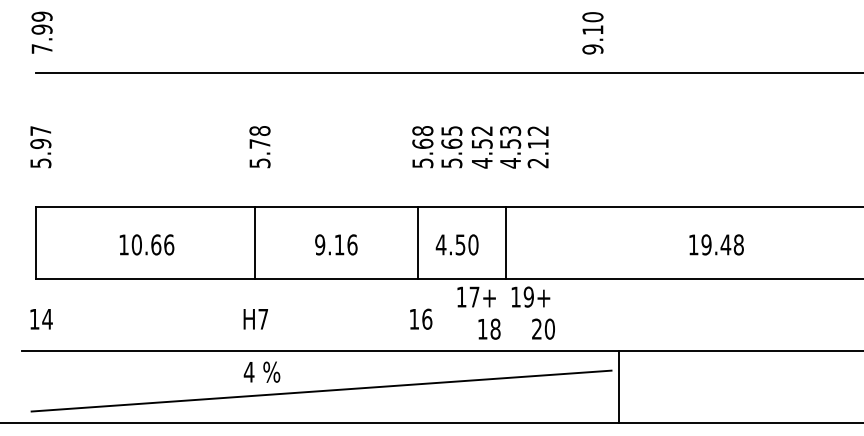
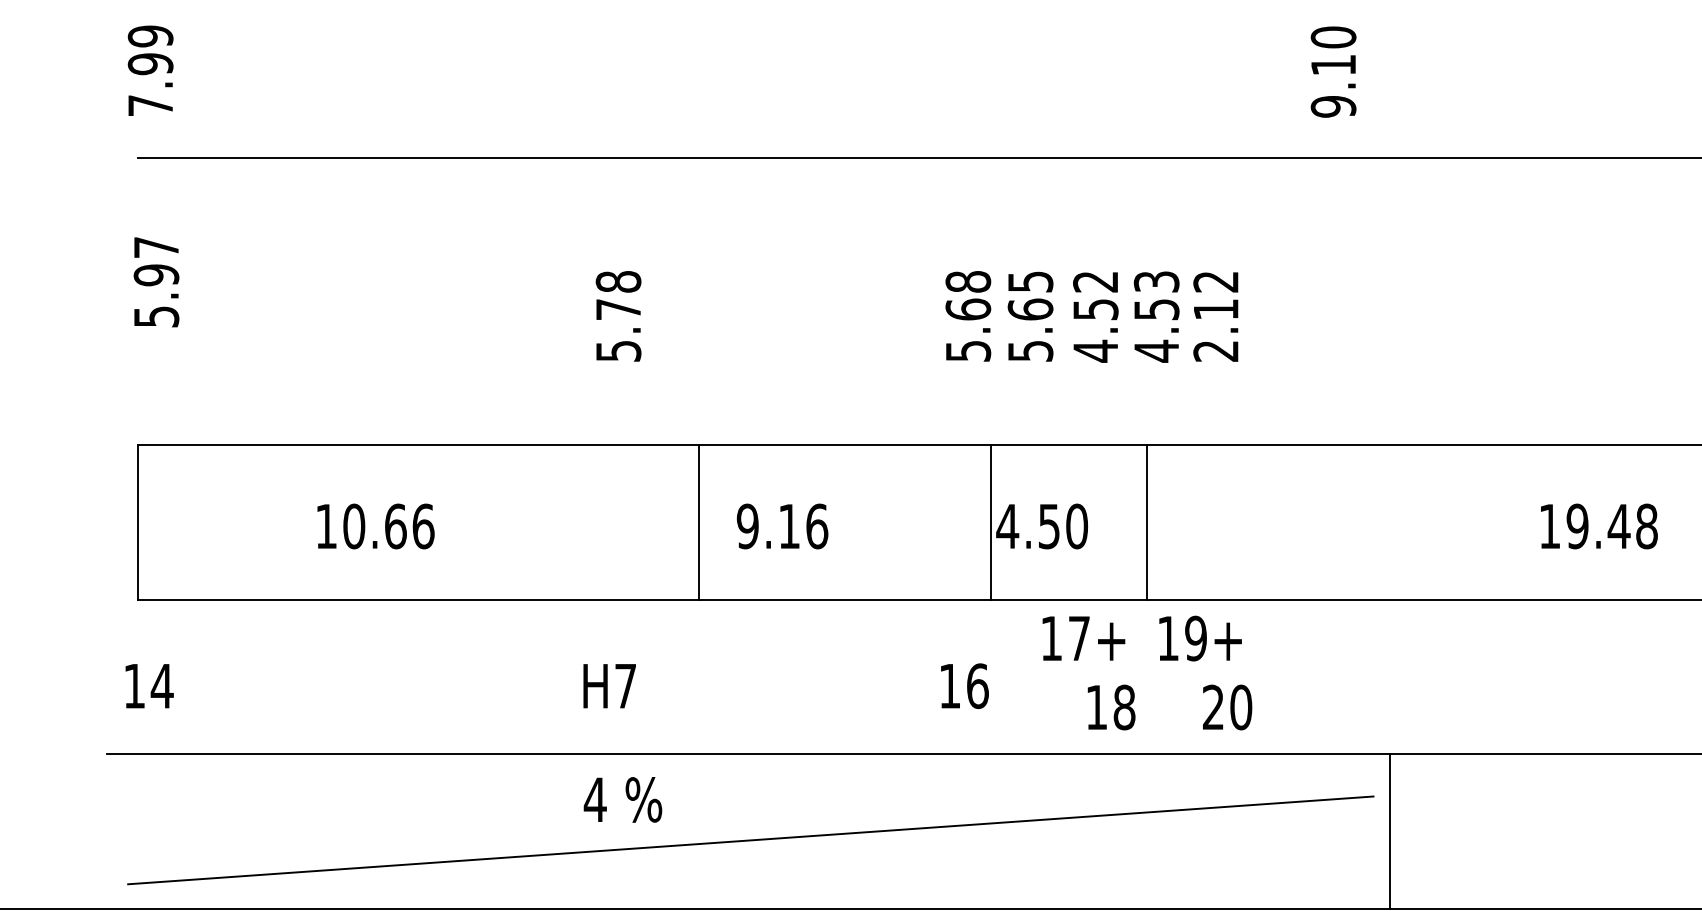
text: (40, 147) -> (155, 282), moved
line: (255, 243) -> (699, 523), moved
line: (418, 243) -> (991, 523), moved

